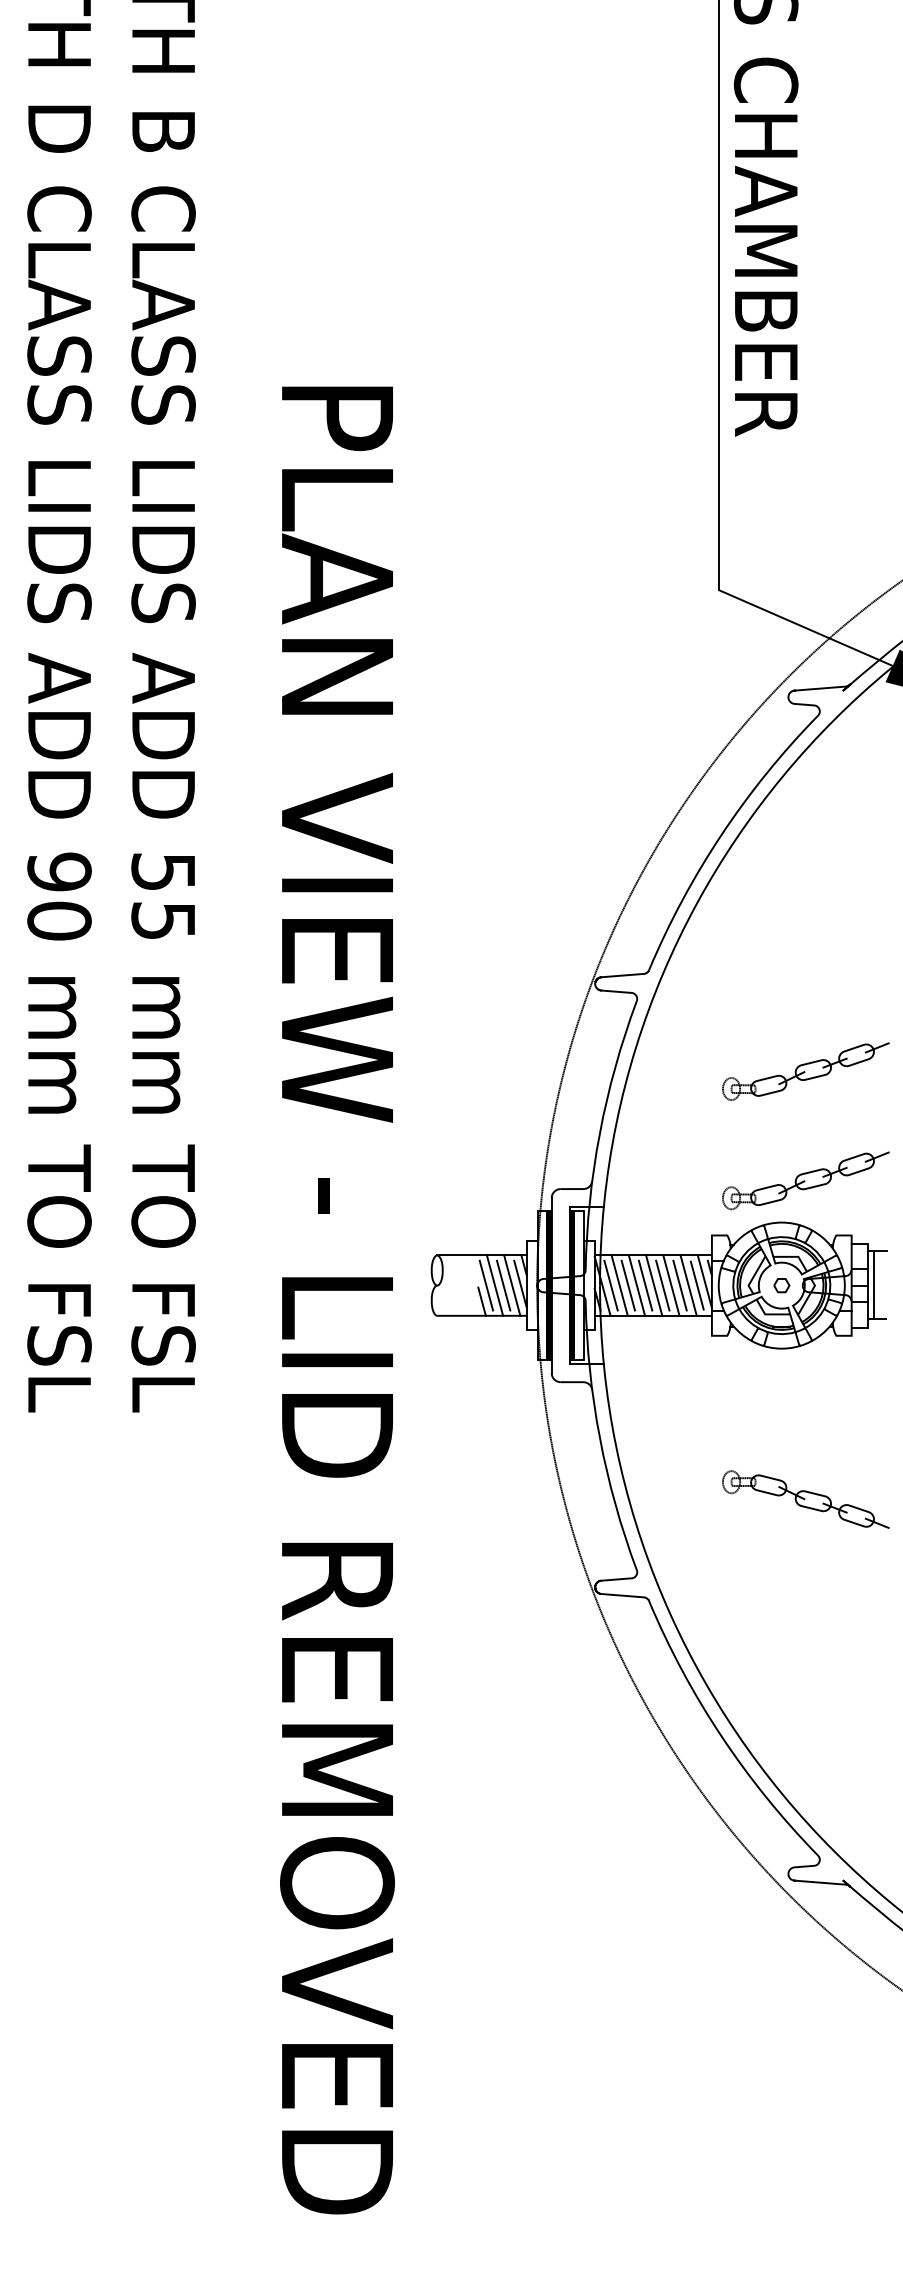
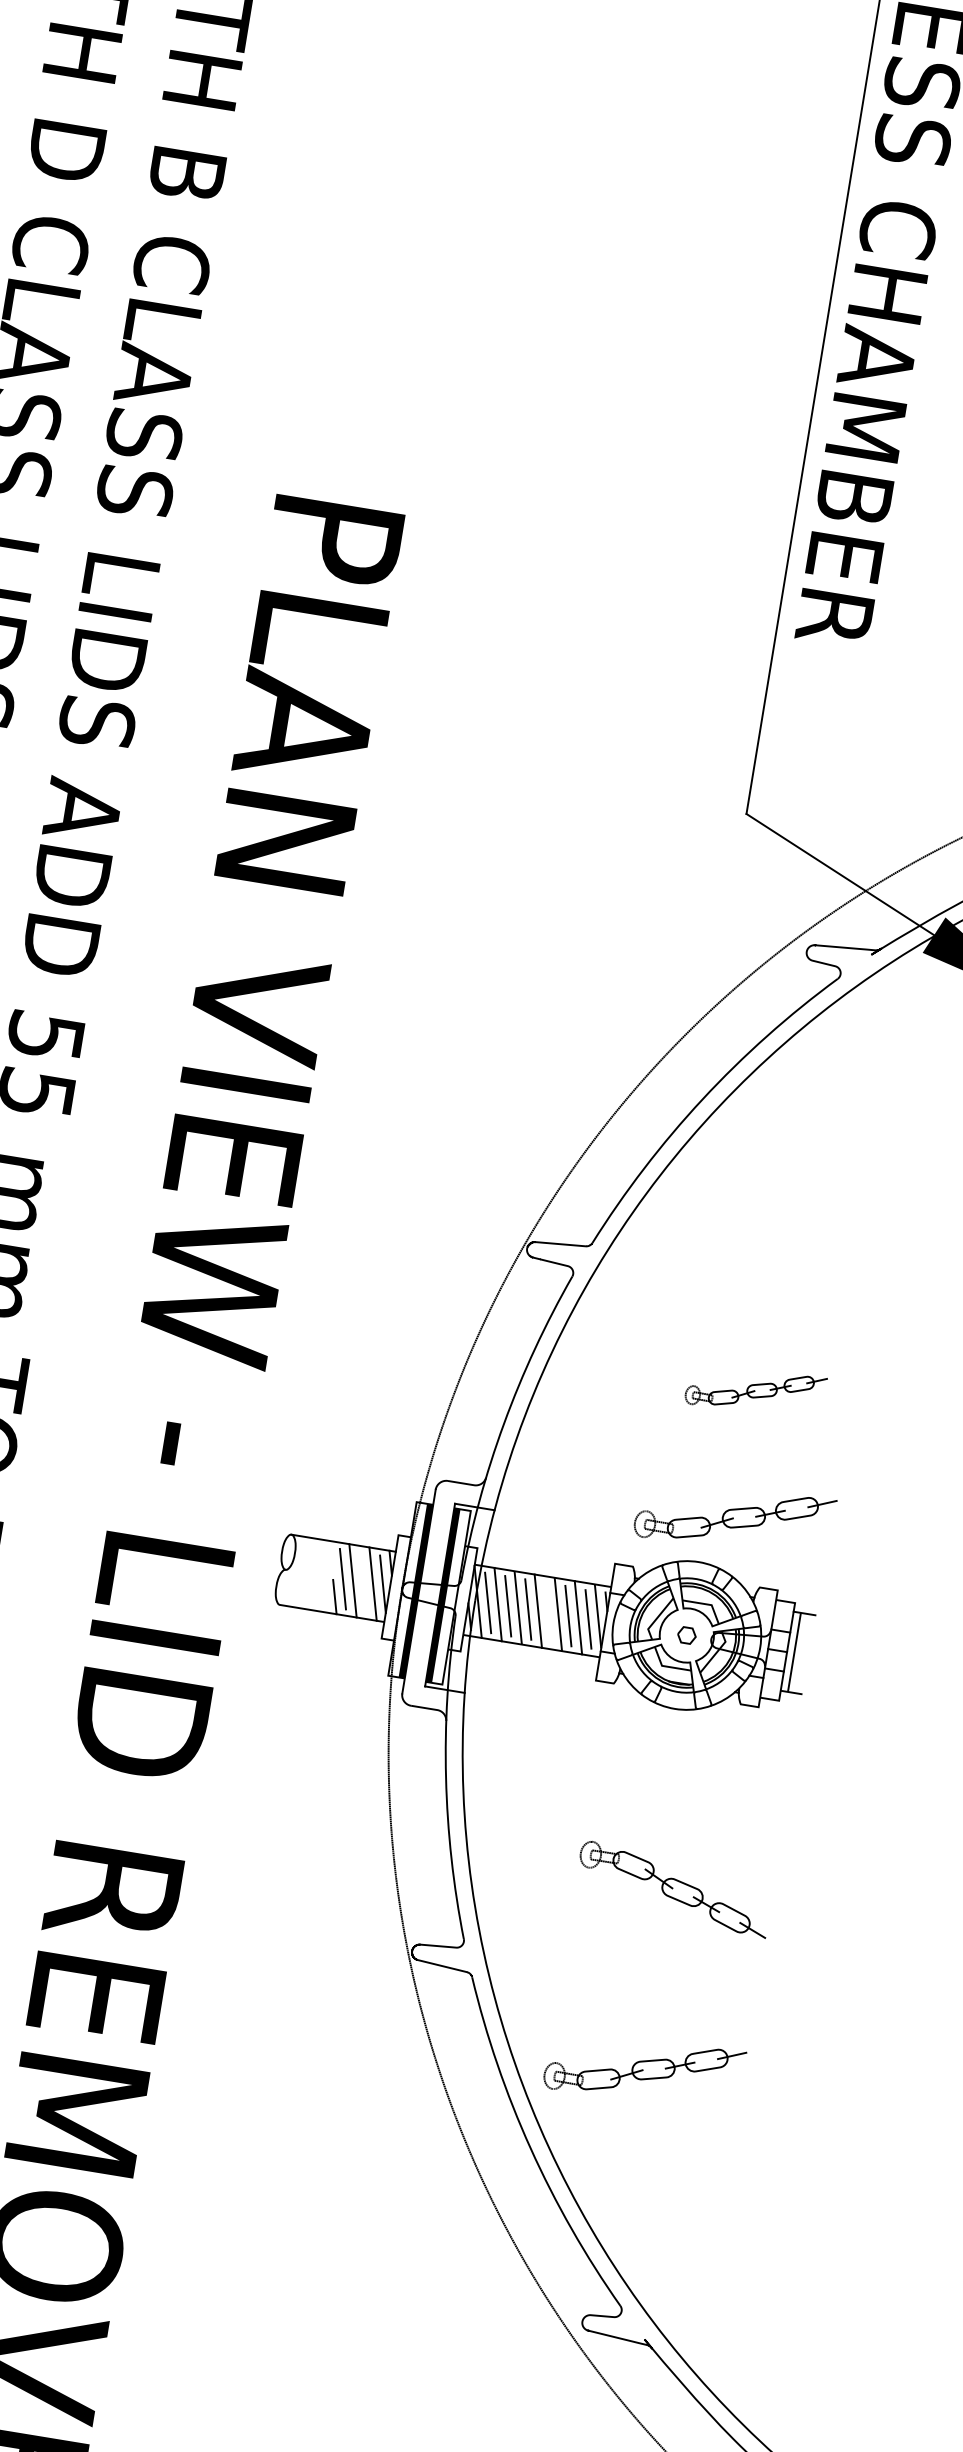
part: (805, 1071) -> (755, 1390), size x0.7
line: (503, 1285) -> (362, 1582), removed
line: (662, 1285) -> (548, 1612), removed
part: (805, 1654) -> (644, 2069), added

